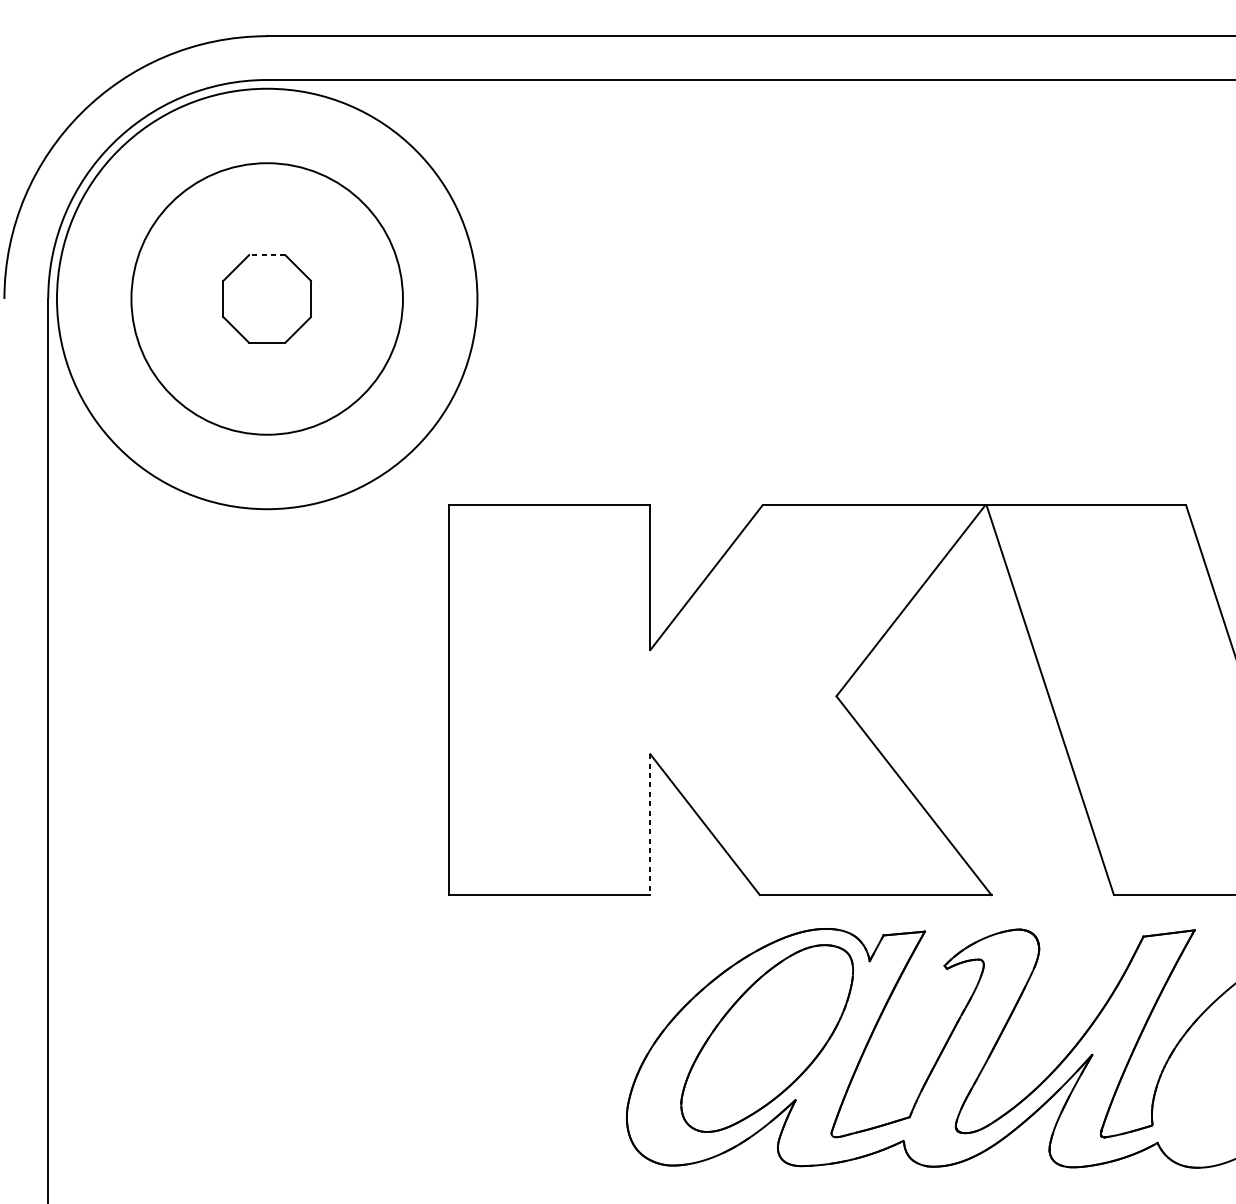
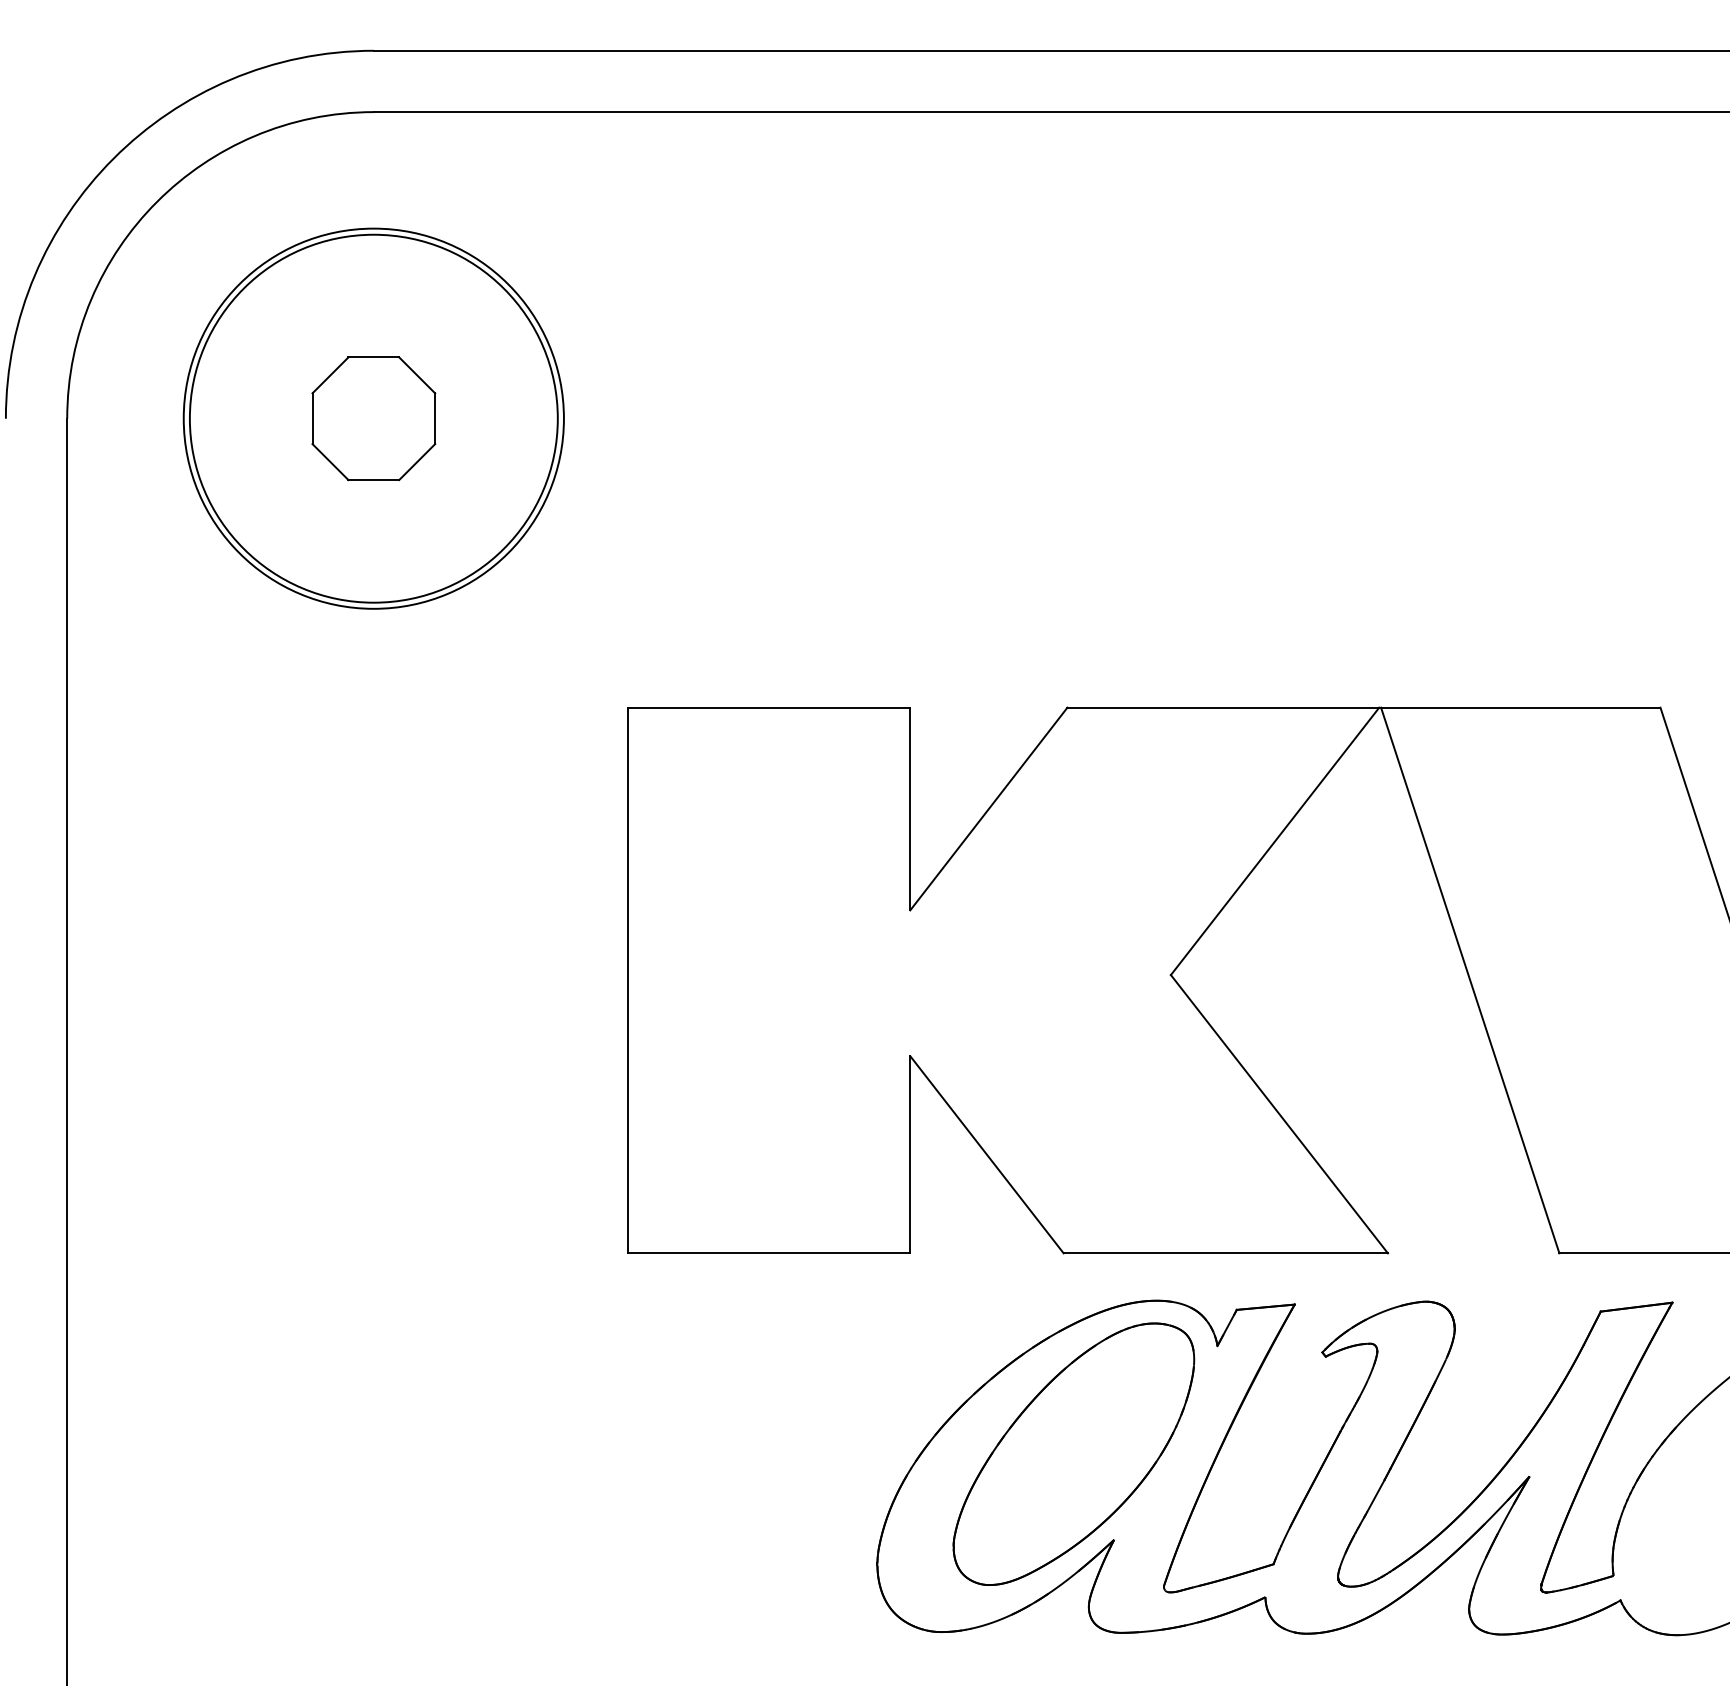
line: (266, 255) -> (373, 357), dashed -> solid
circle: (266, 298) -> (373, 418), size x0.62
line: (650, 824) -> (910, 1154), dashed -> solid

